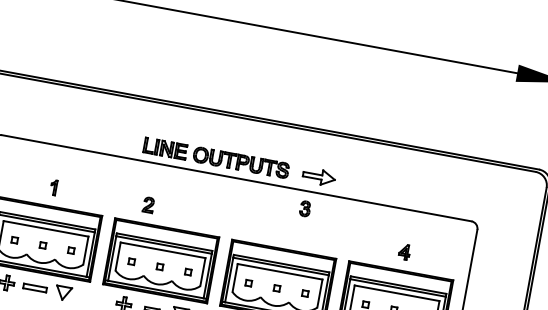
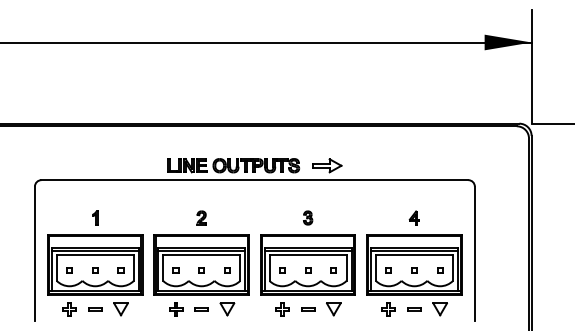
part: (148, 204) -> (201, 217), moved
part: (305, 208) -> (308, 217), moved
part: (35, 288) -> (95, 309), size x0.62

